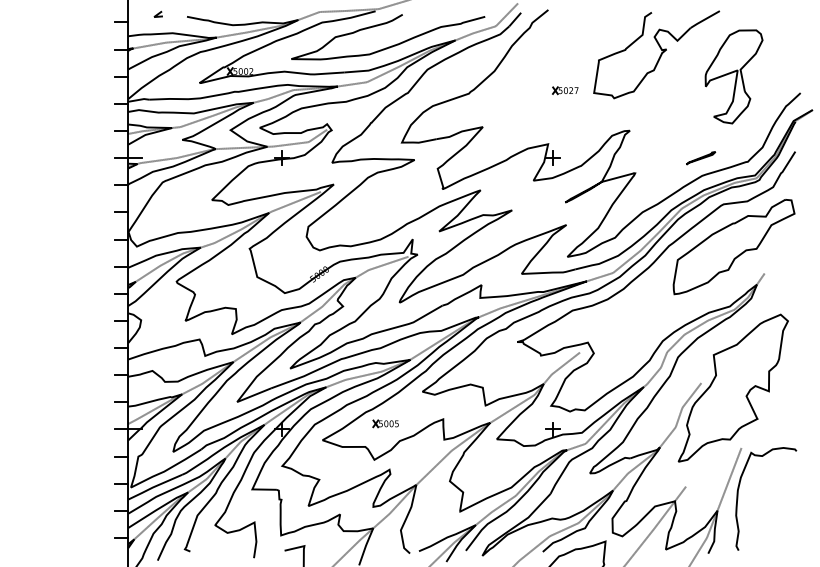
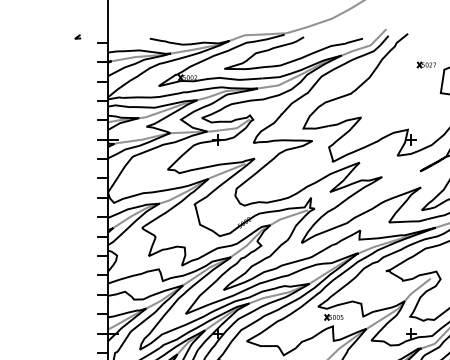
line: (157, 13) -> (77, 36), moved
part: (565, 90) -> (426, 64), moved
part: (385, 423) -> (333, 317), moved

